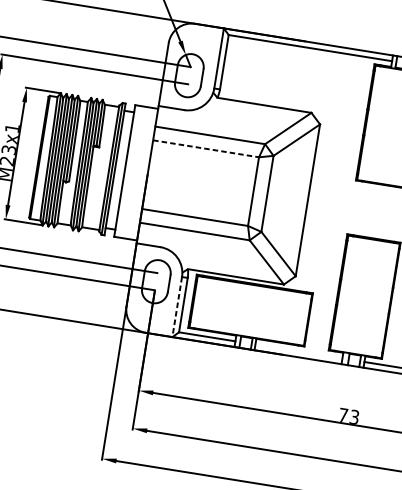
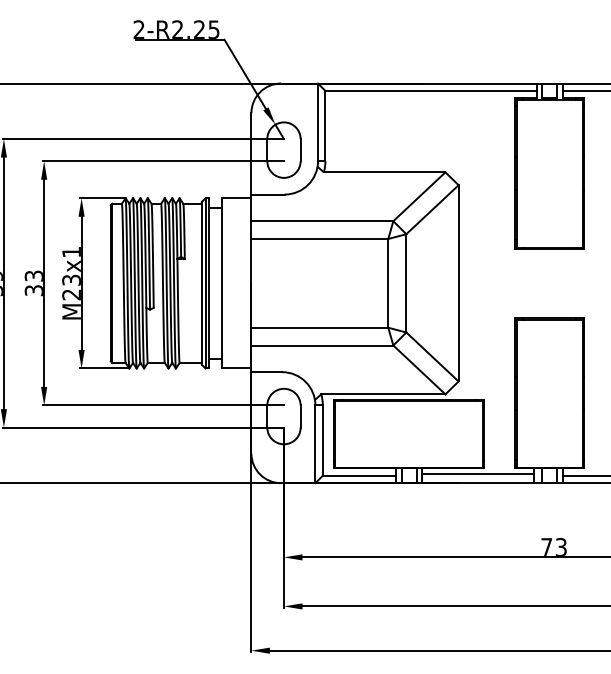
line: (206, 148) -> (320, 238), dashed -> solid
line: (177, 307) -> (315, 444), dashed -> solid
line: (298, 349) -> (477, 473), added

